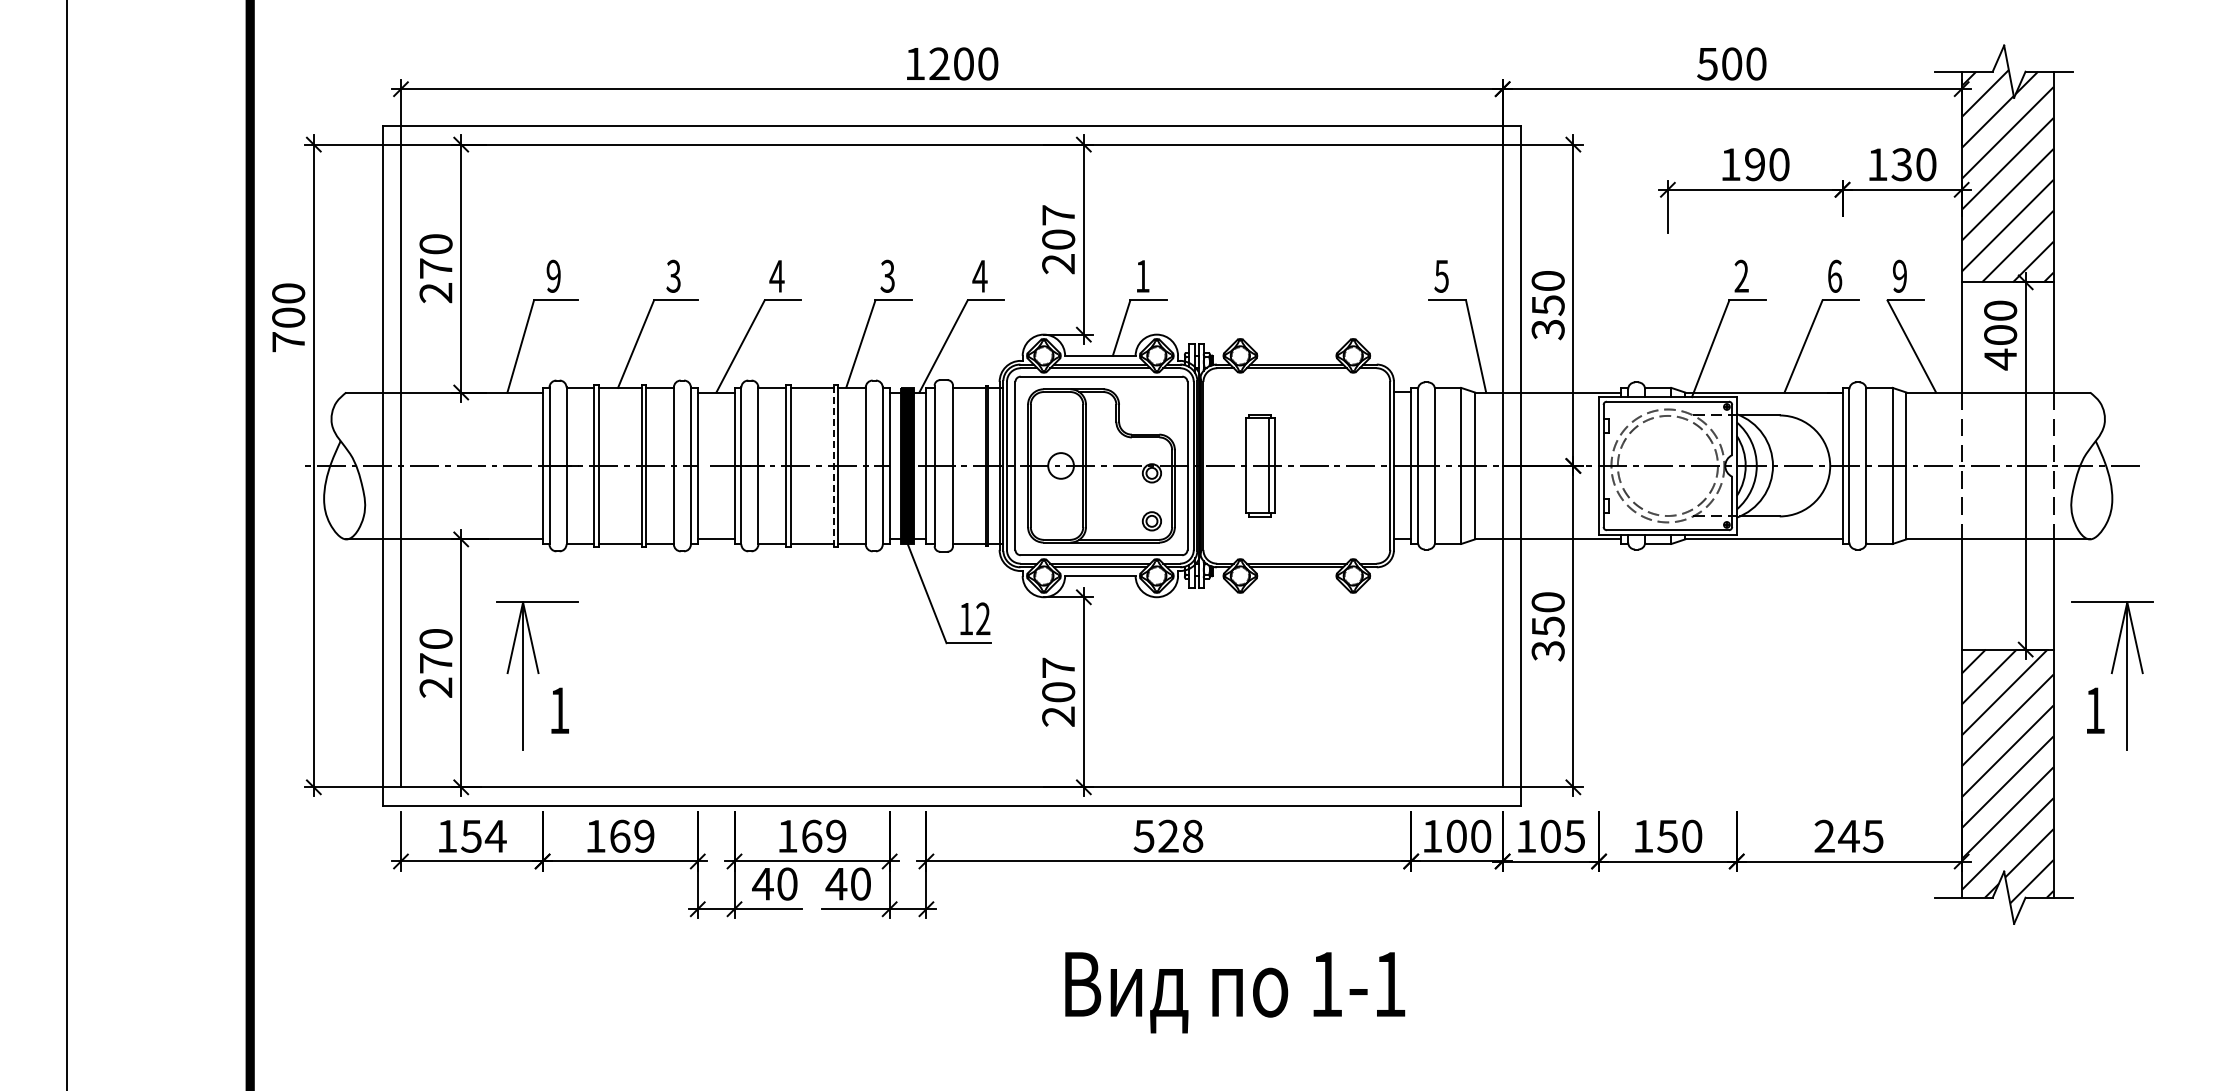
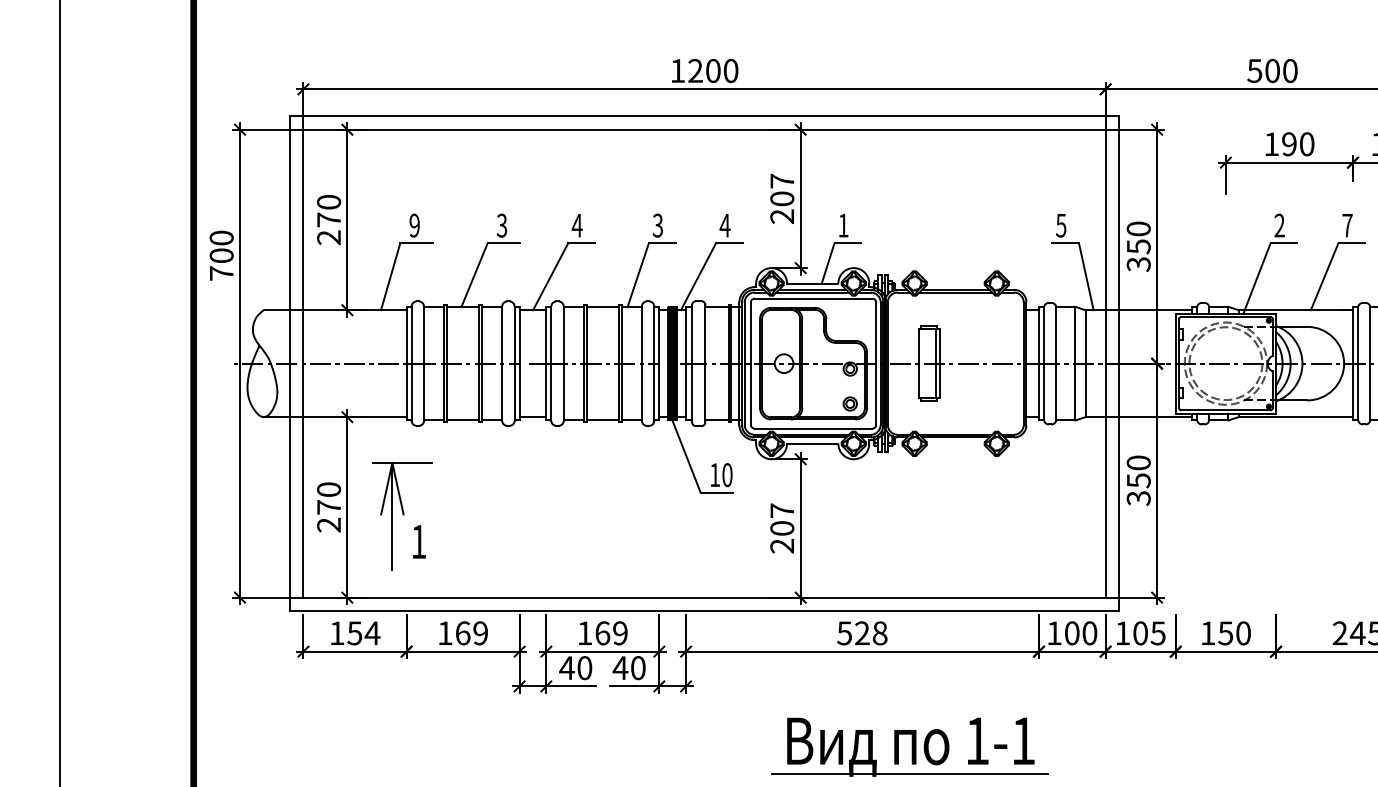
text: (1835, 275) -> (1347, 224), 6 -> 7
line: (833, 465) -> (618, 363), dashed -> solid
text: (983, 618) -> (727, 474), 12 -> 10
line: (1233, 1029) -> (909, 773), added

